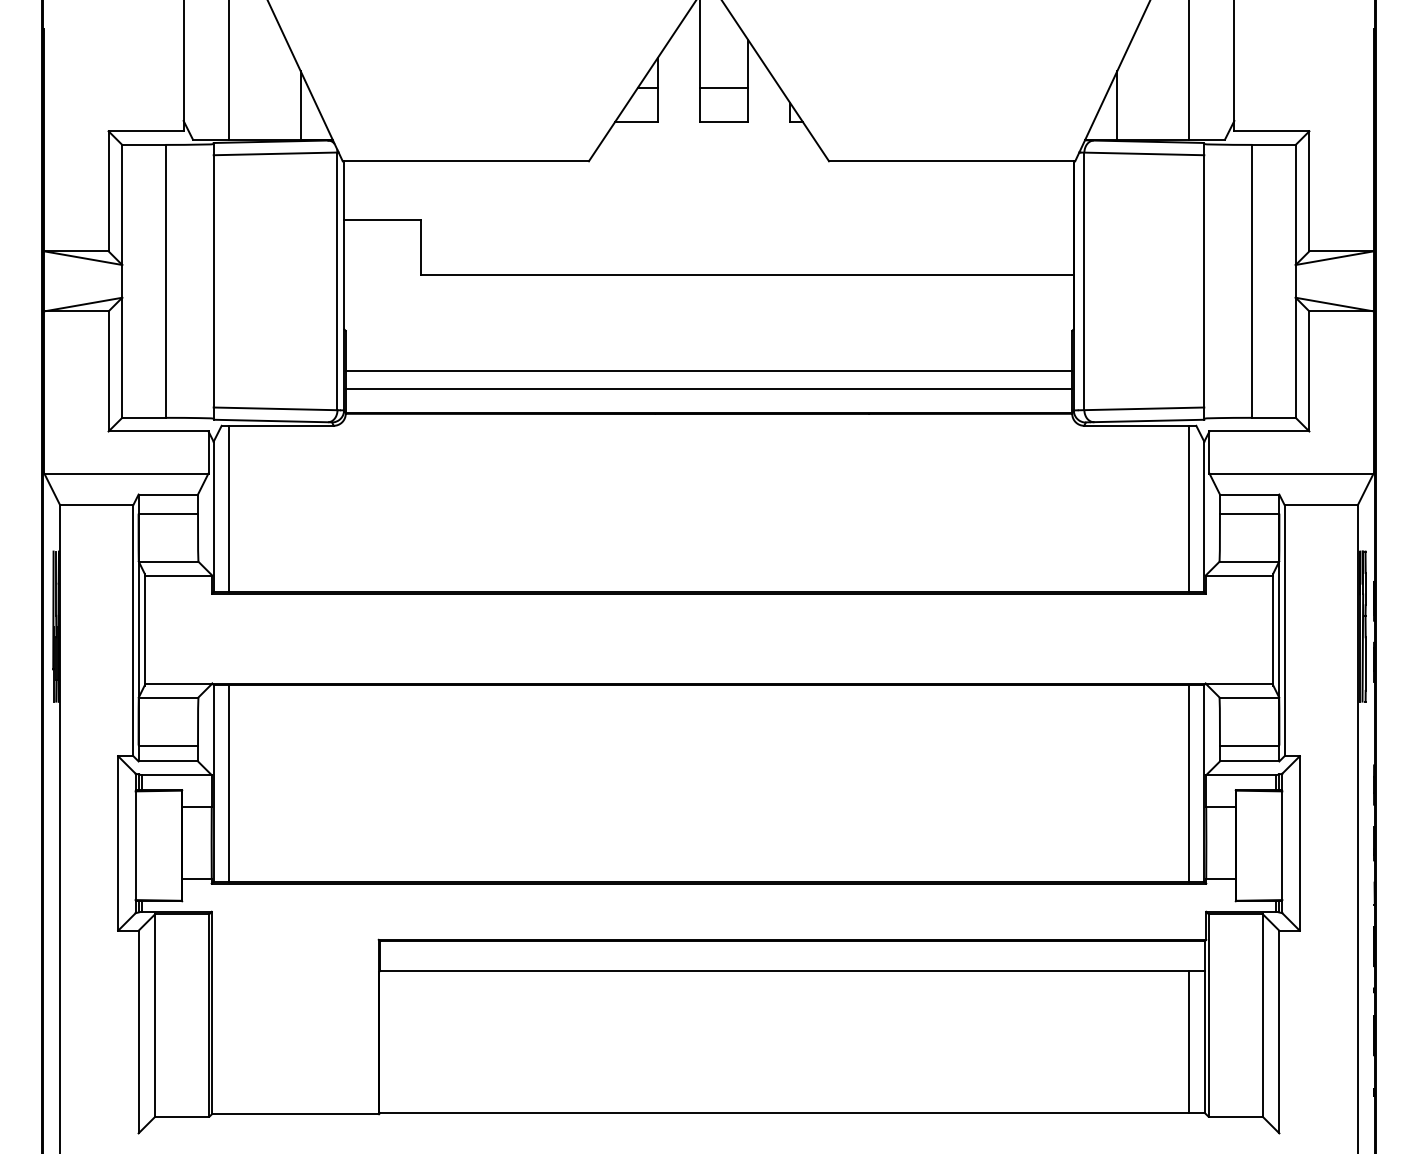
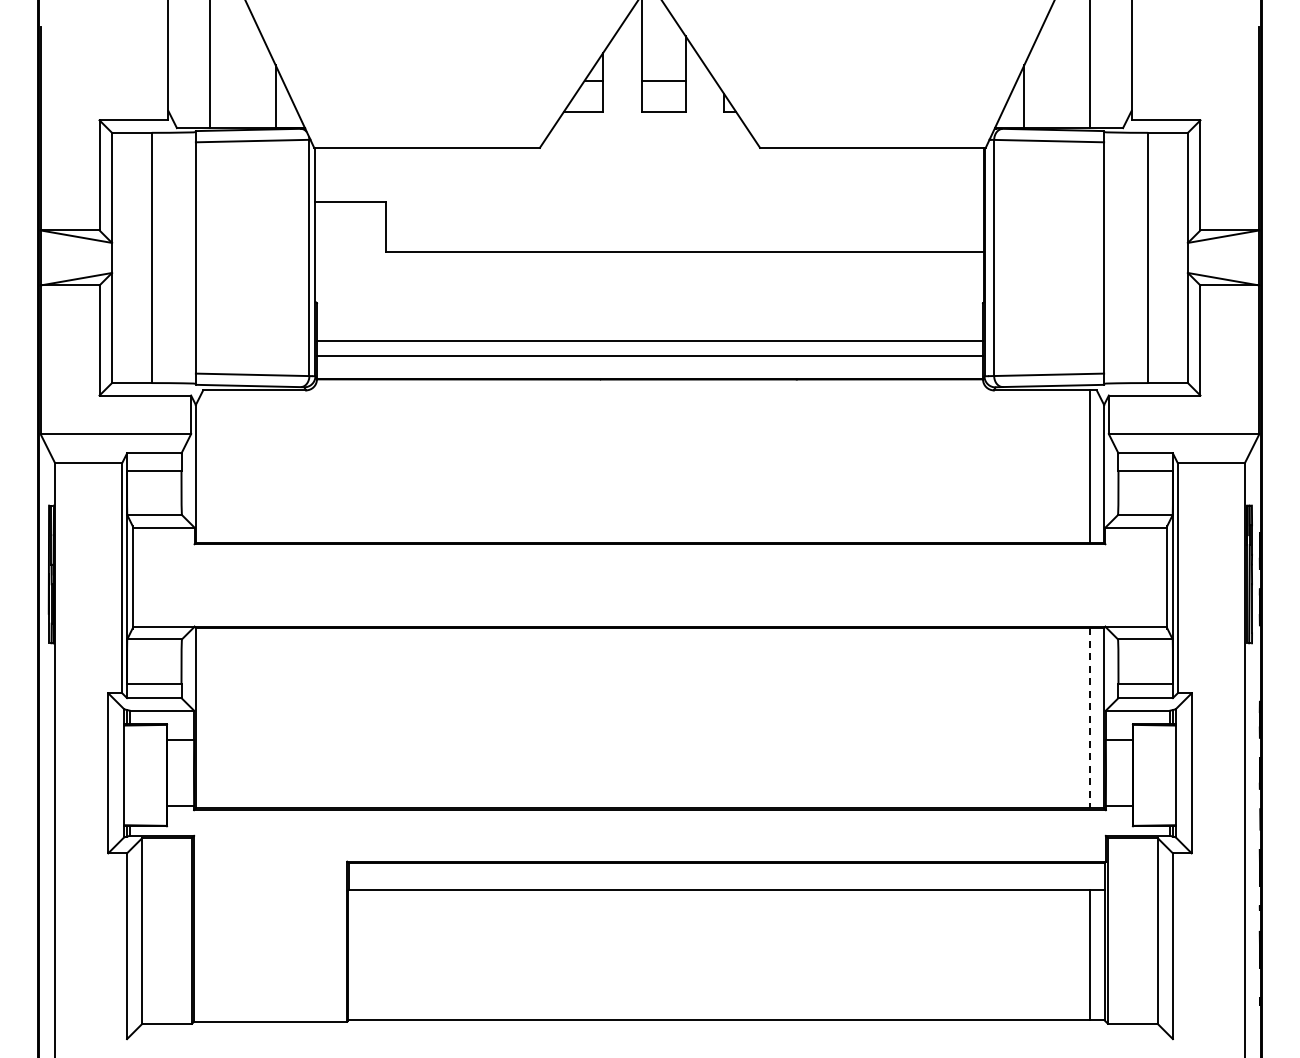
line: (228, 508) -> (209, 466), removed
line: (228, 783) -> (209, 718), removed
line: (1189, 783) -> (1090, 718), solid -> dashed

